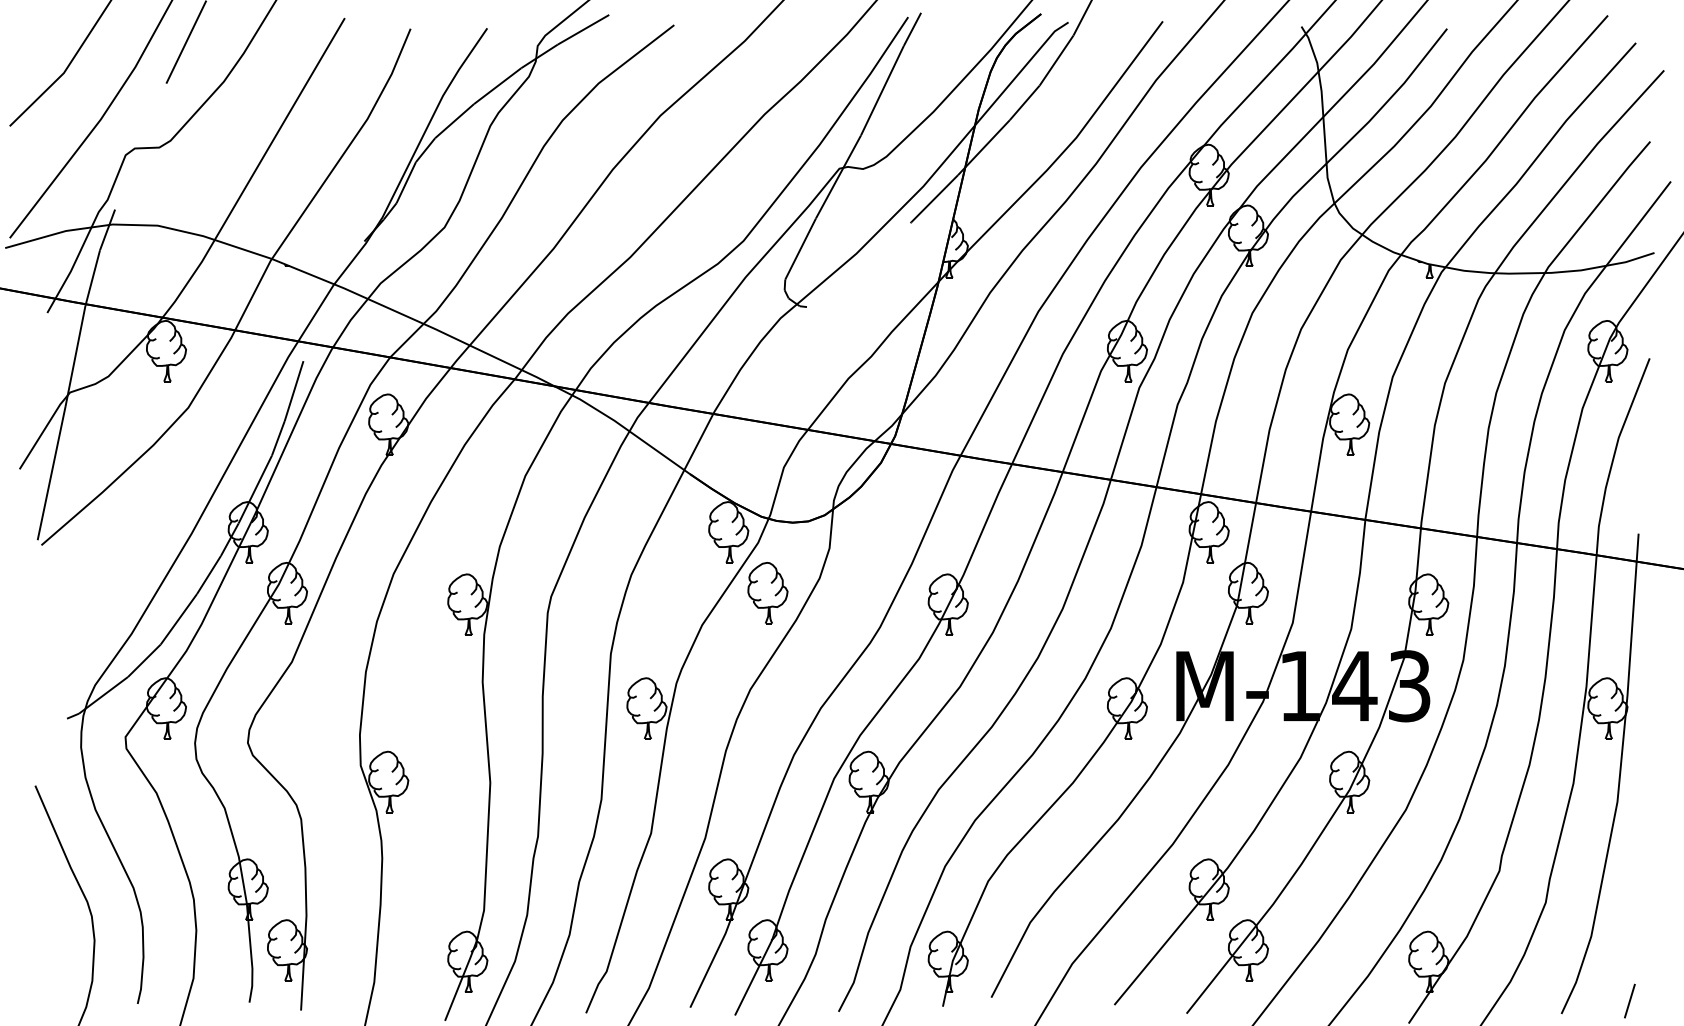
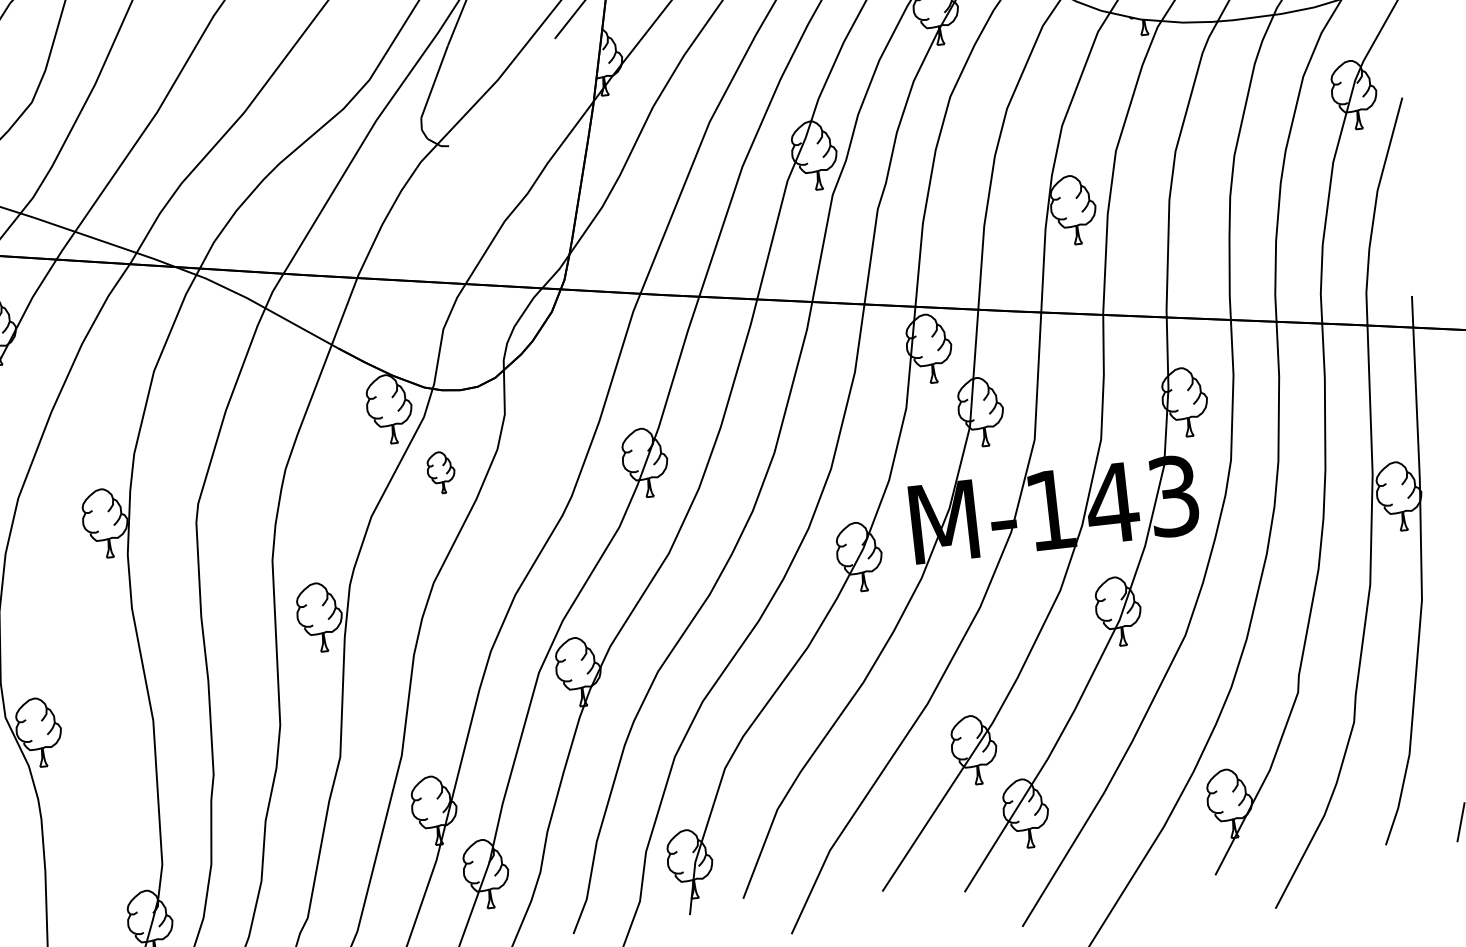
part: (767, 593) -> (440, 472), size x0.6

